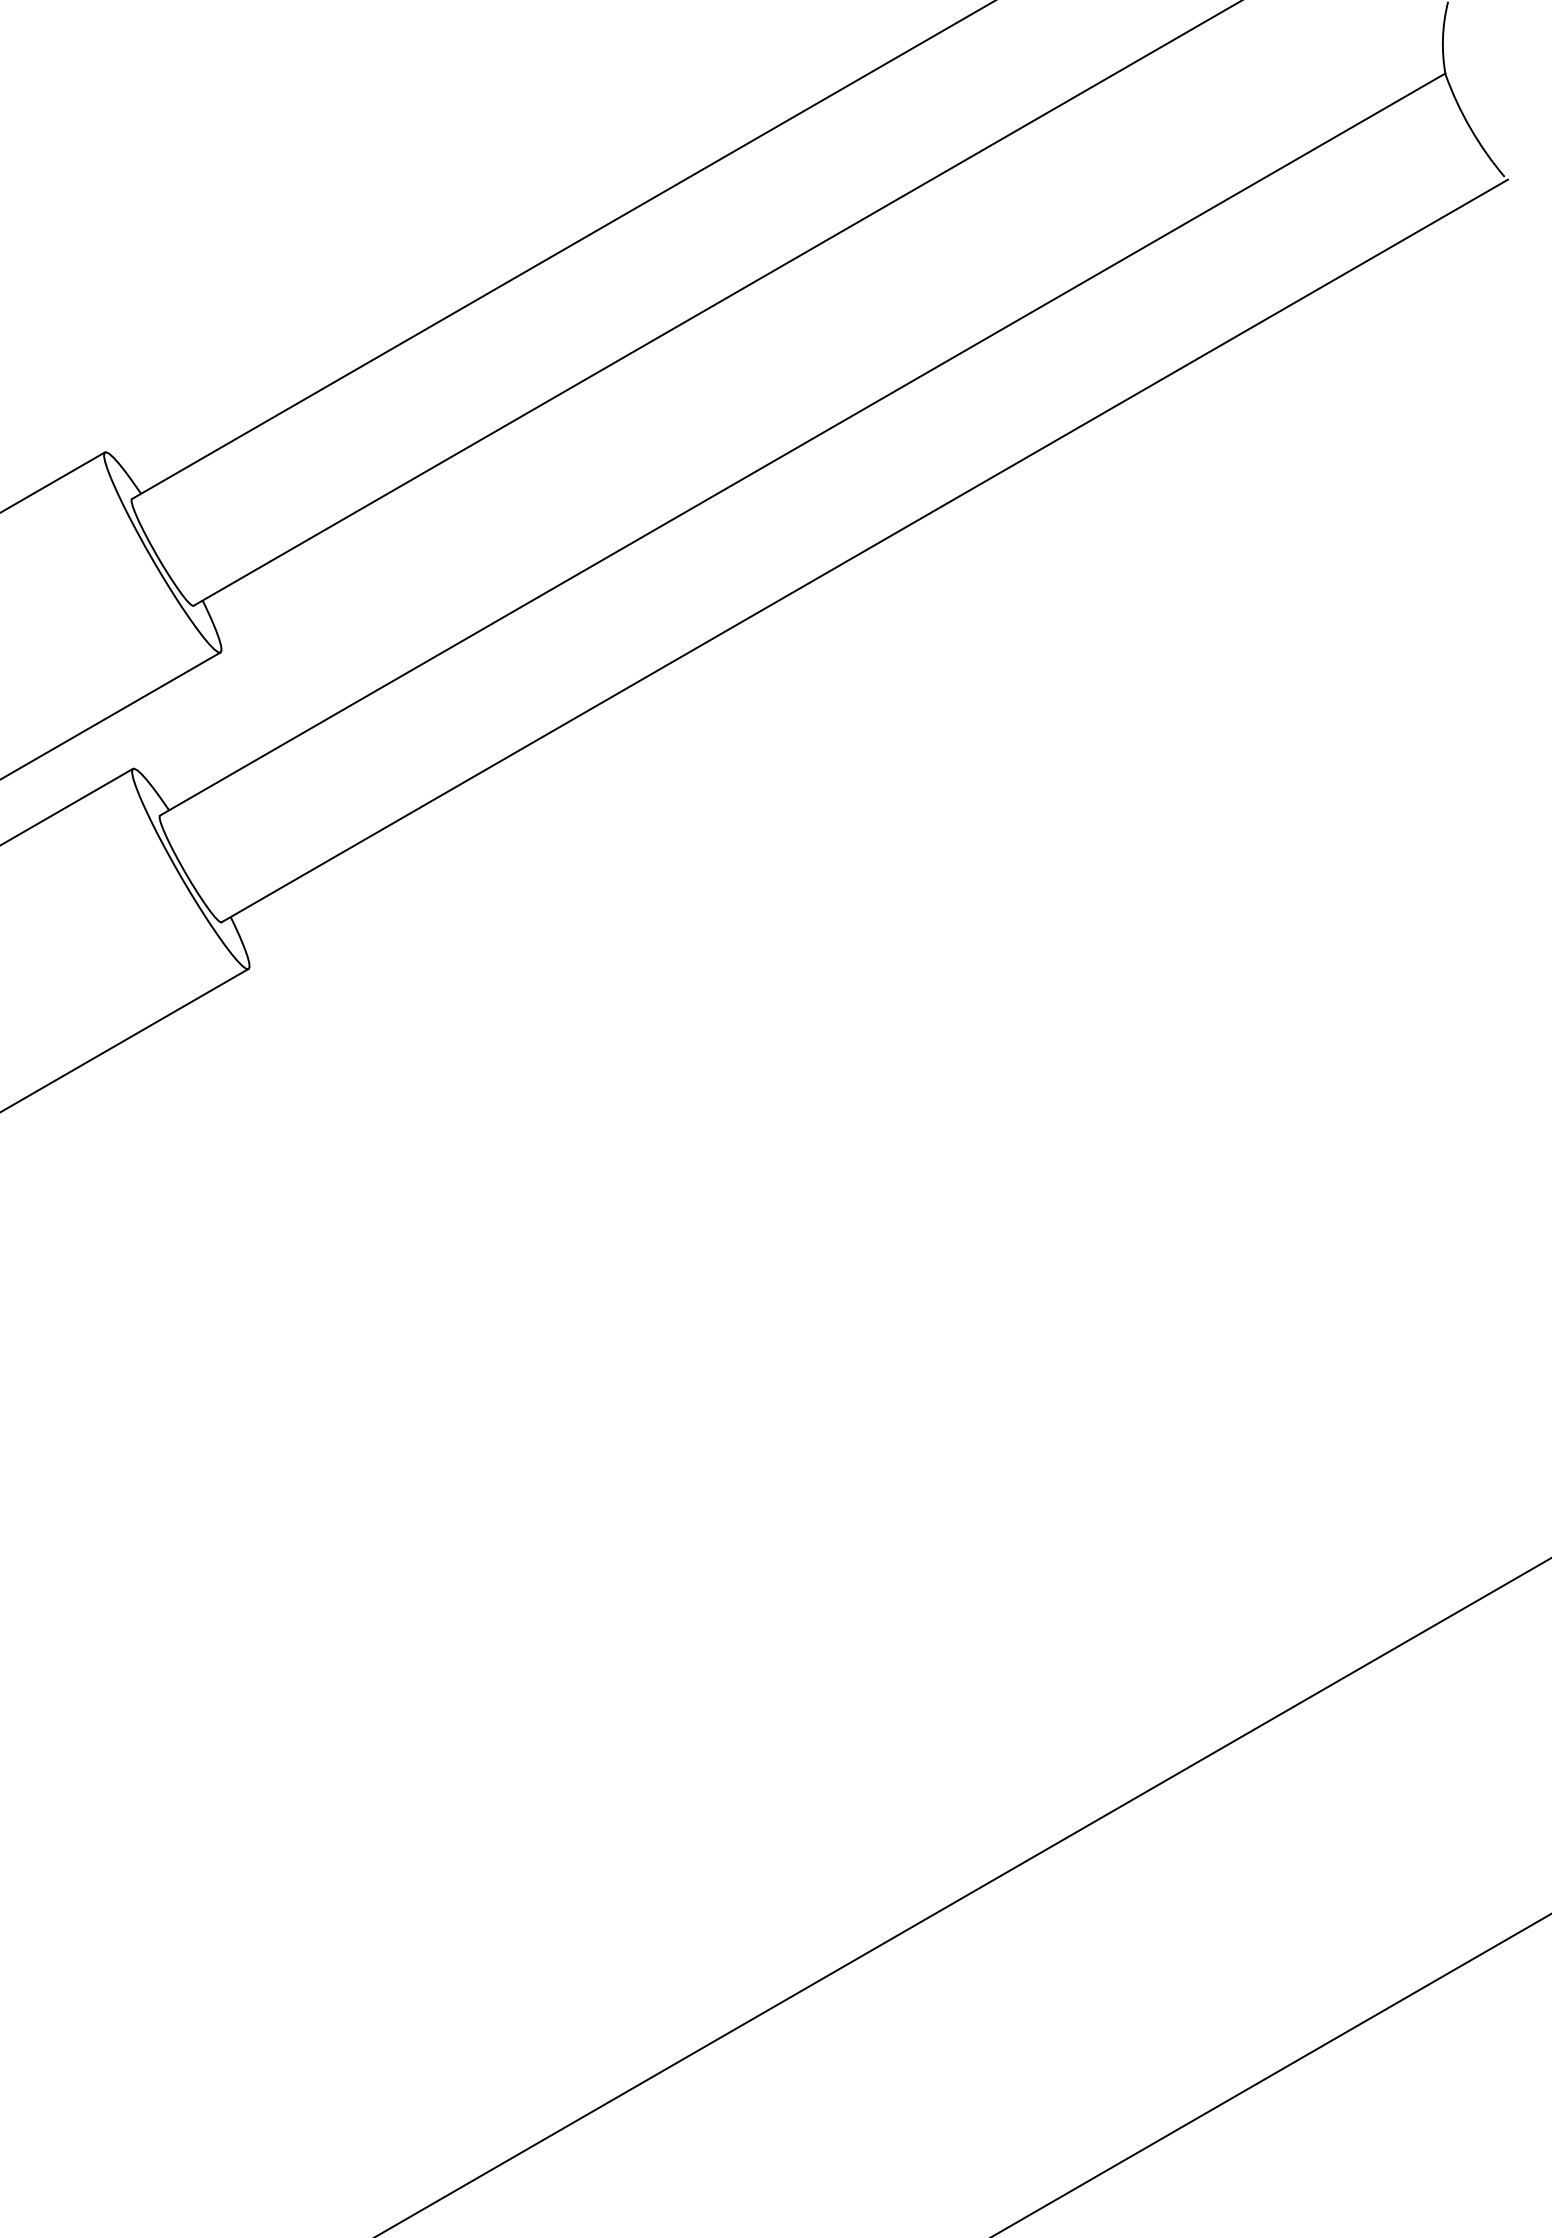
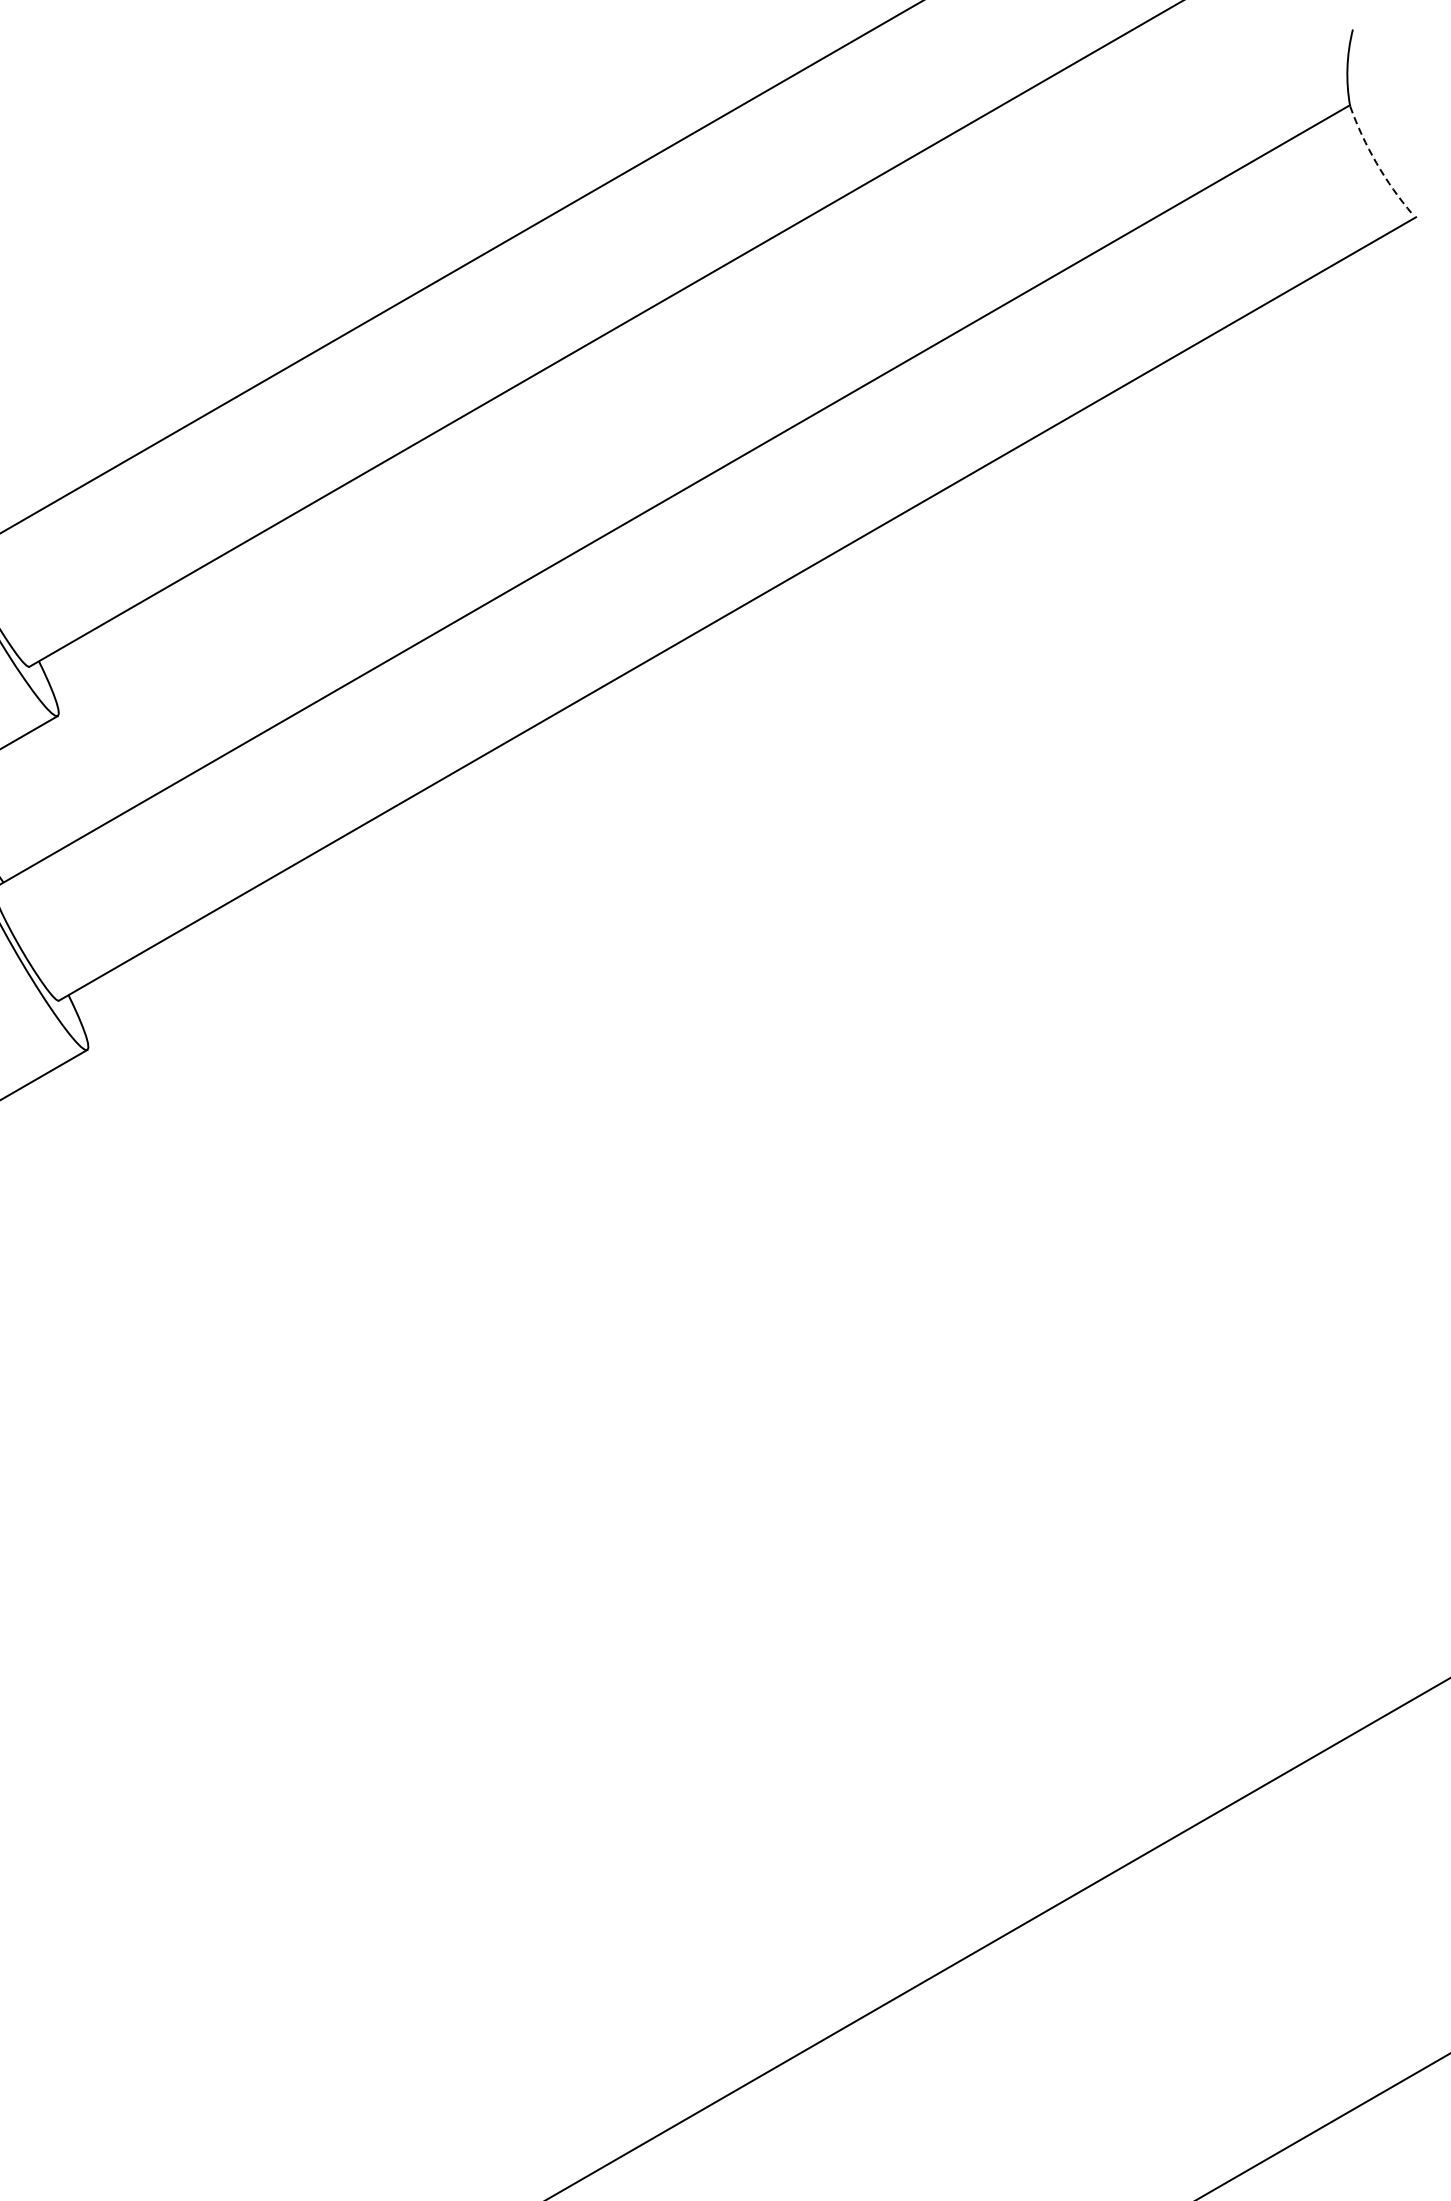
arc: (1470, 128) -> (1376, 163), solid -> dashed

